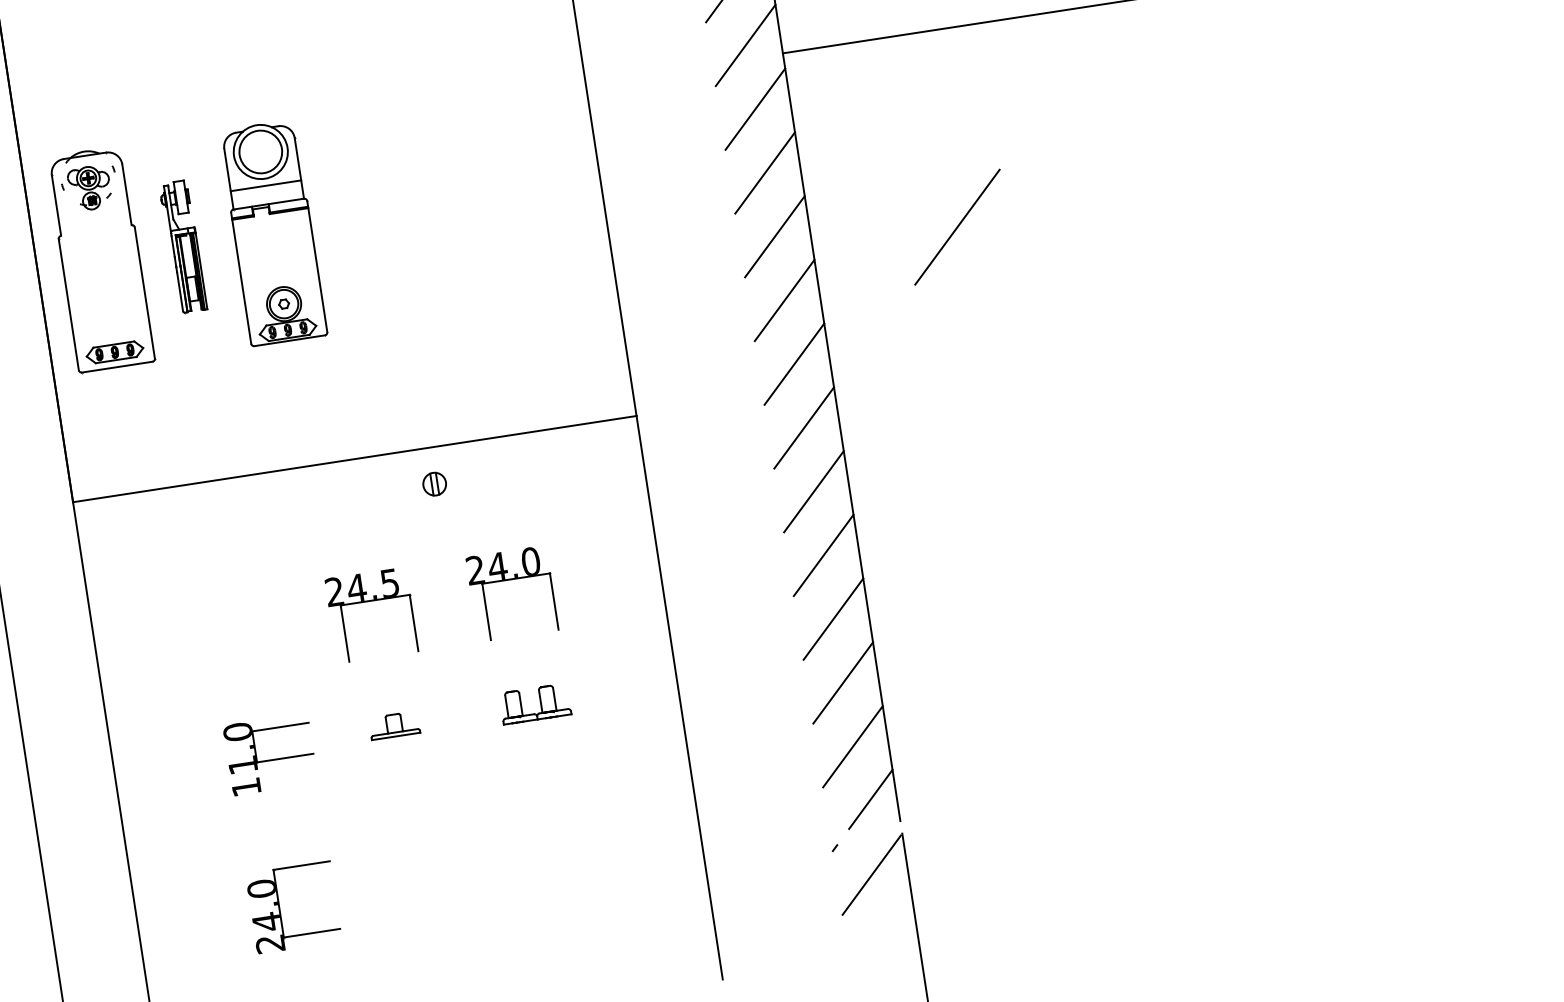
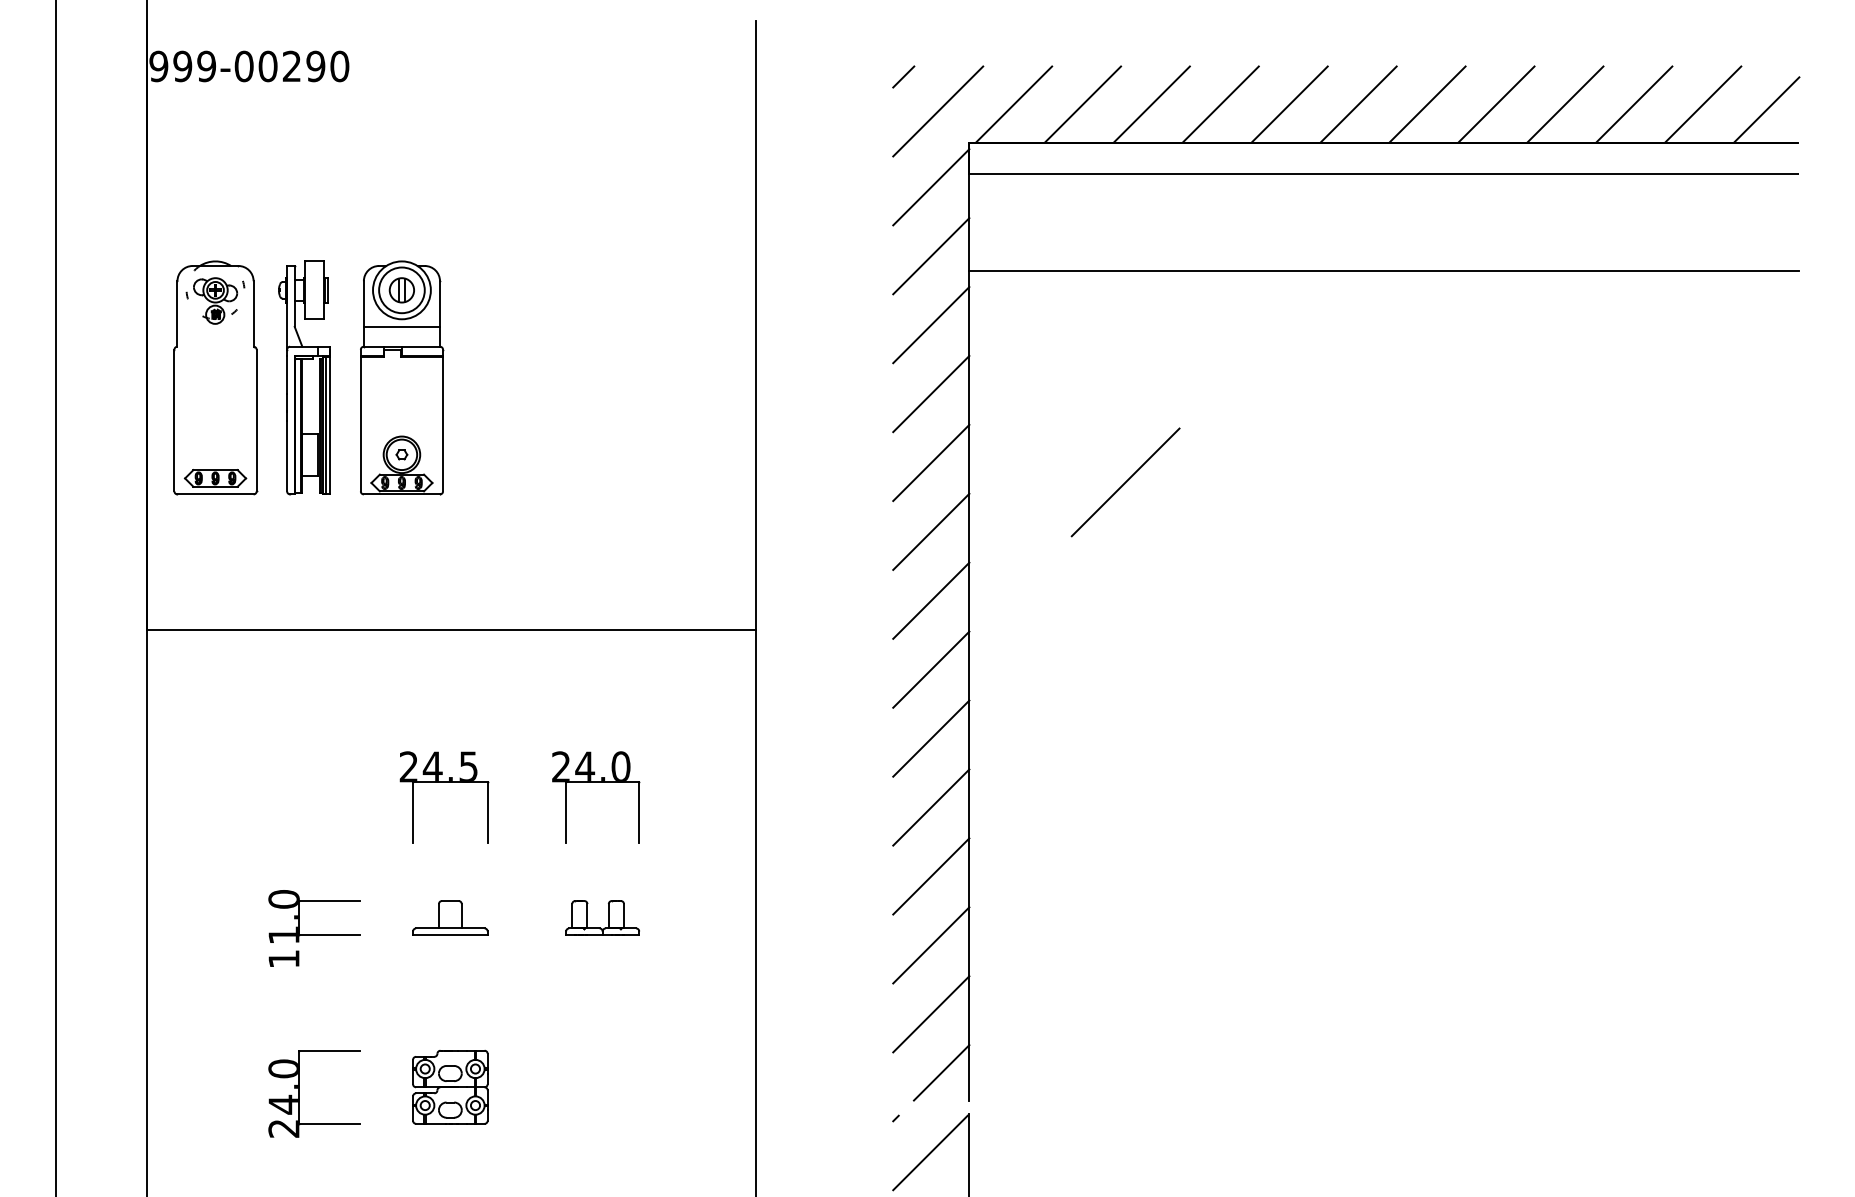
part: (183, 246) -> (304, 377), size x1.67
part: (434, 484) -> (401, 290), moved
part: (394, 725) -> (450, 917), size x1.43
part: (418, 881) -> (450, 1086), added

